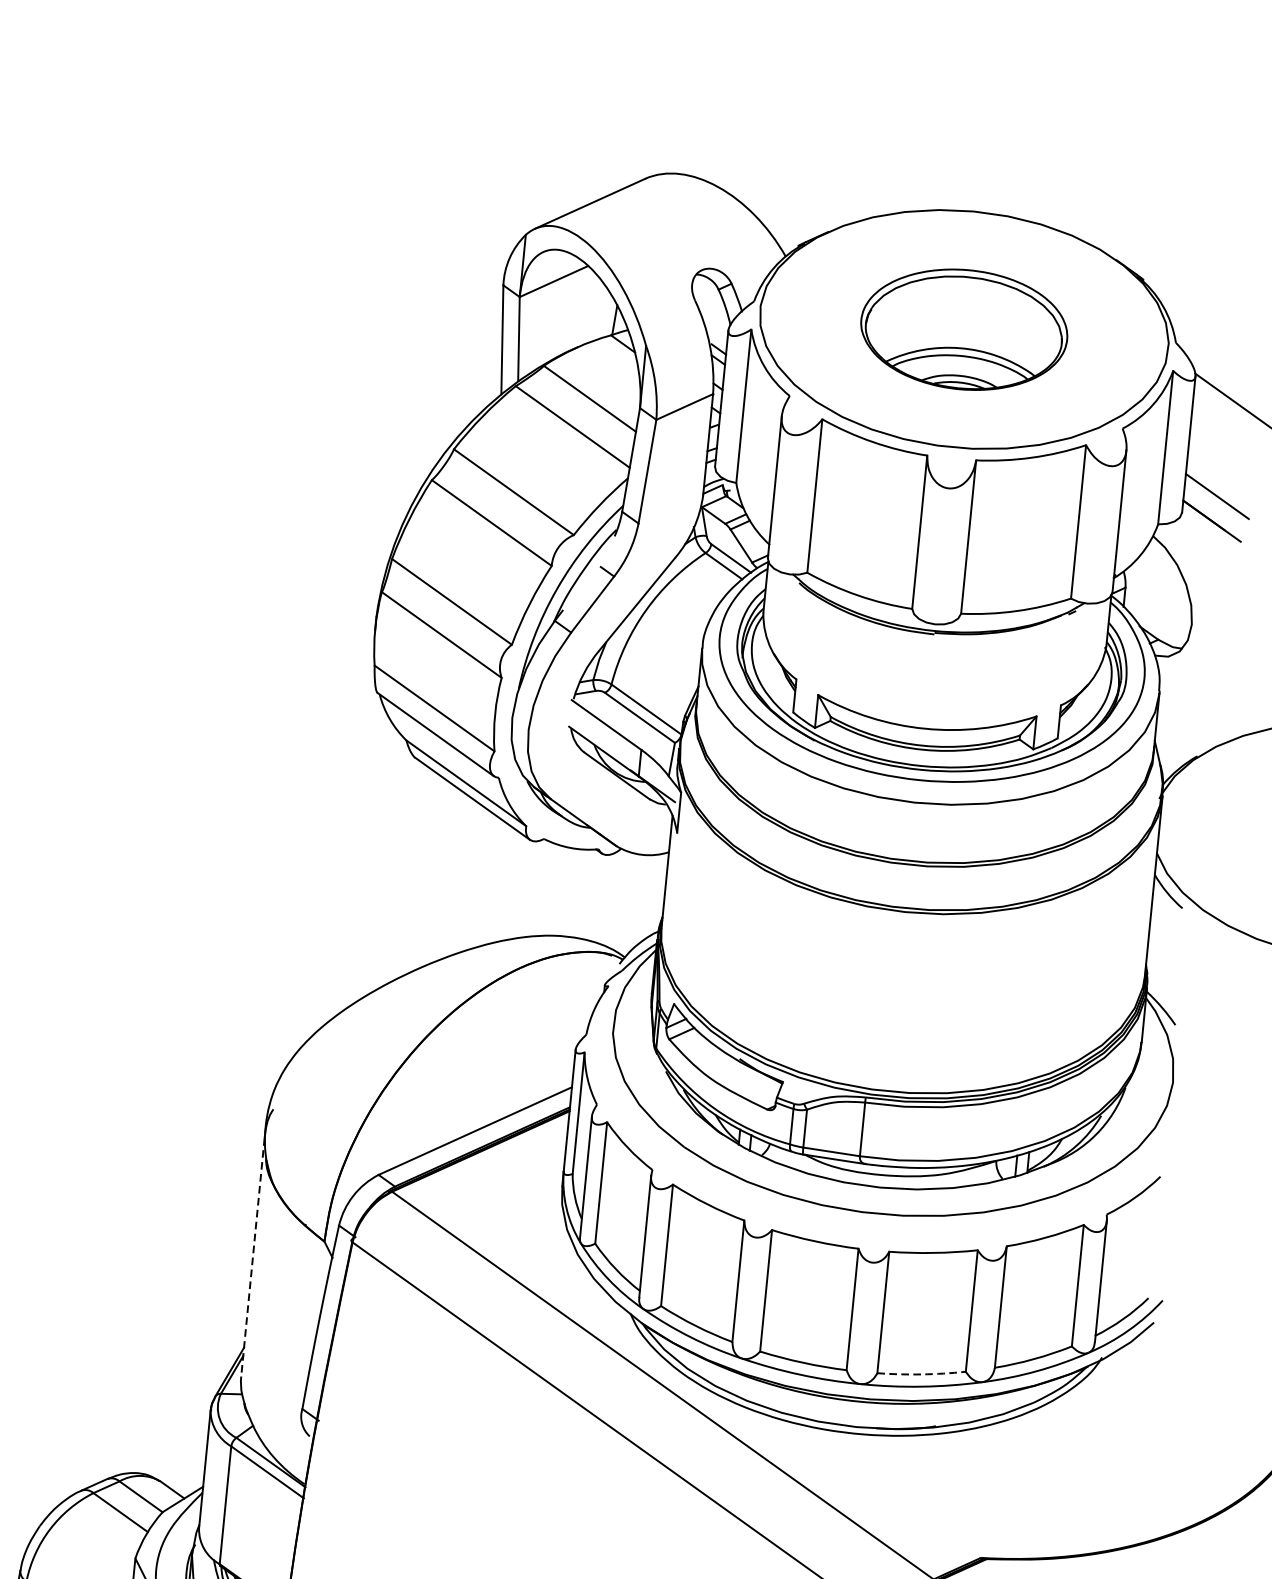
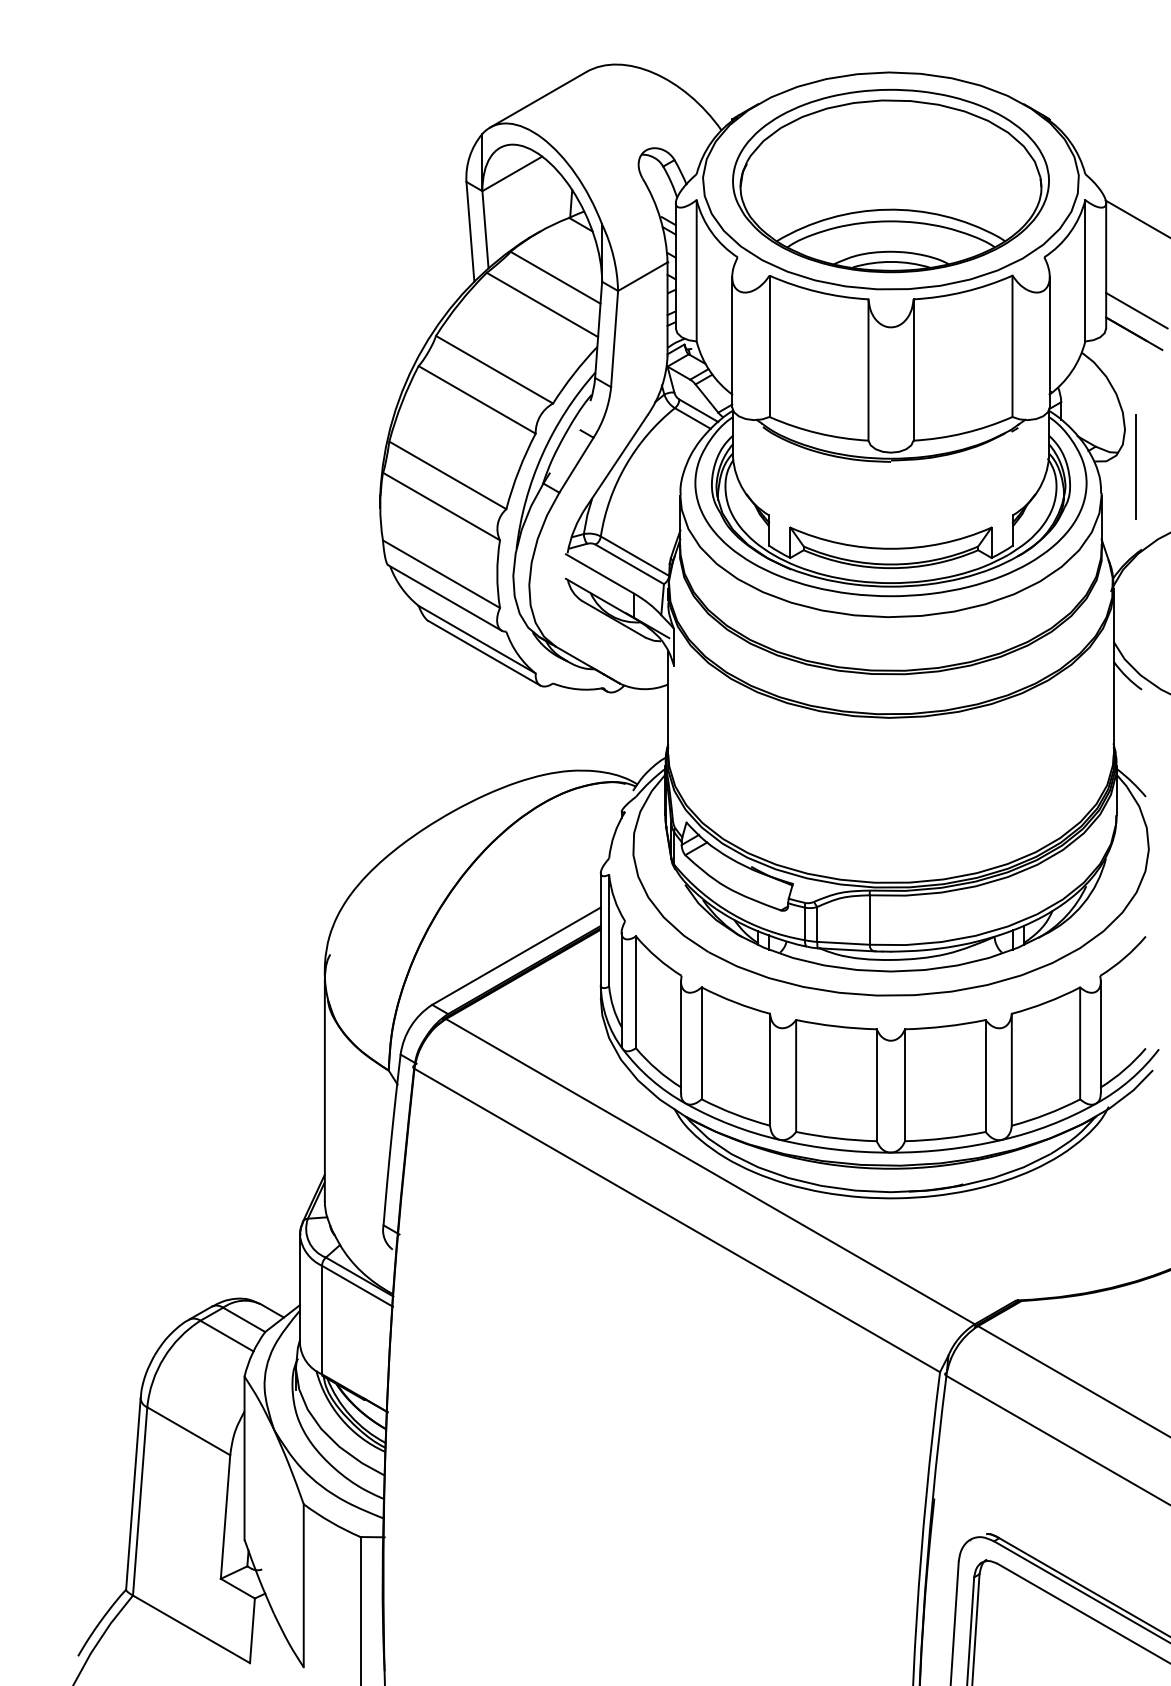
part: (963, 330) -> (890, 181), size x1.67
line: (1199, 665) -> (1135, 466), added
line: (252, 1257) -> (324, 1091), dashed -> solid
arc: (921, 1374) -> (945, 1138), dashed -> solid

